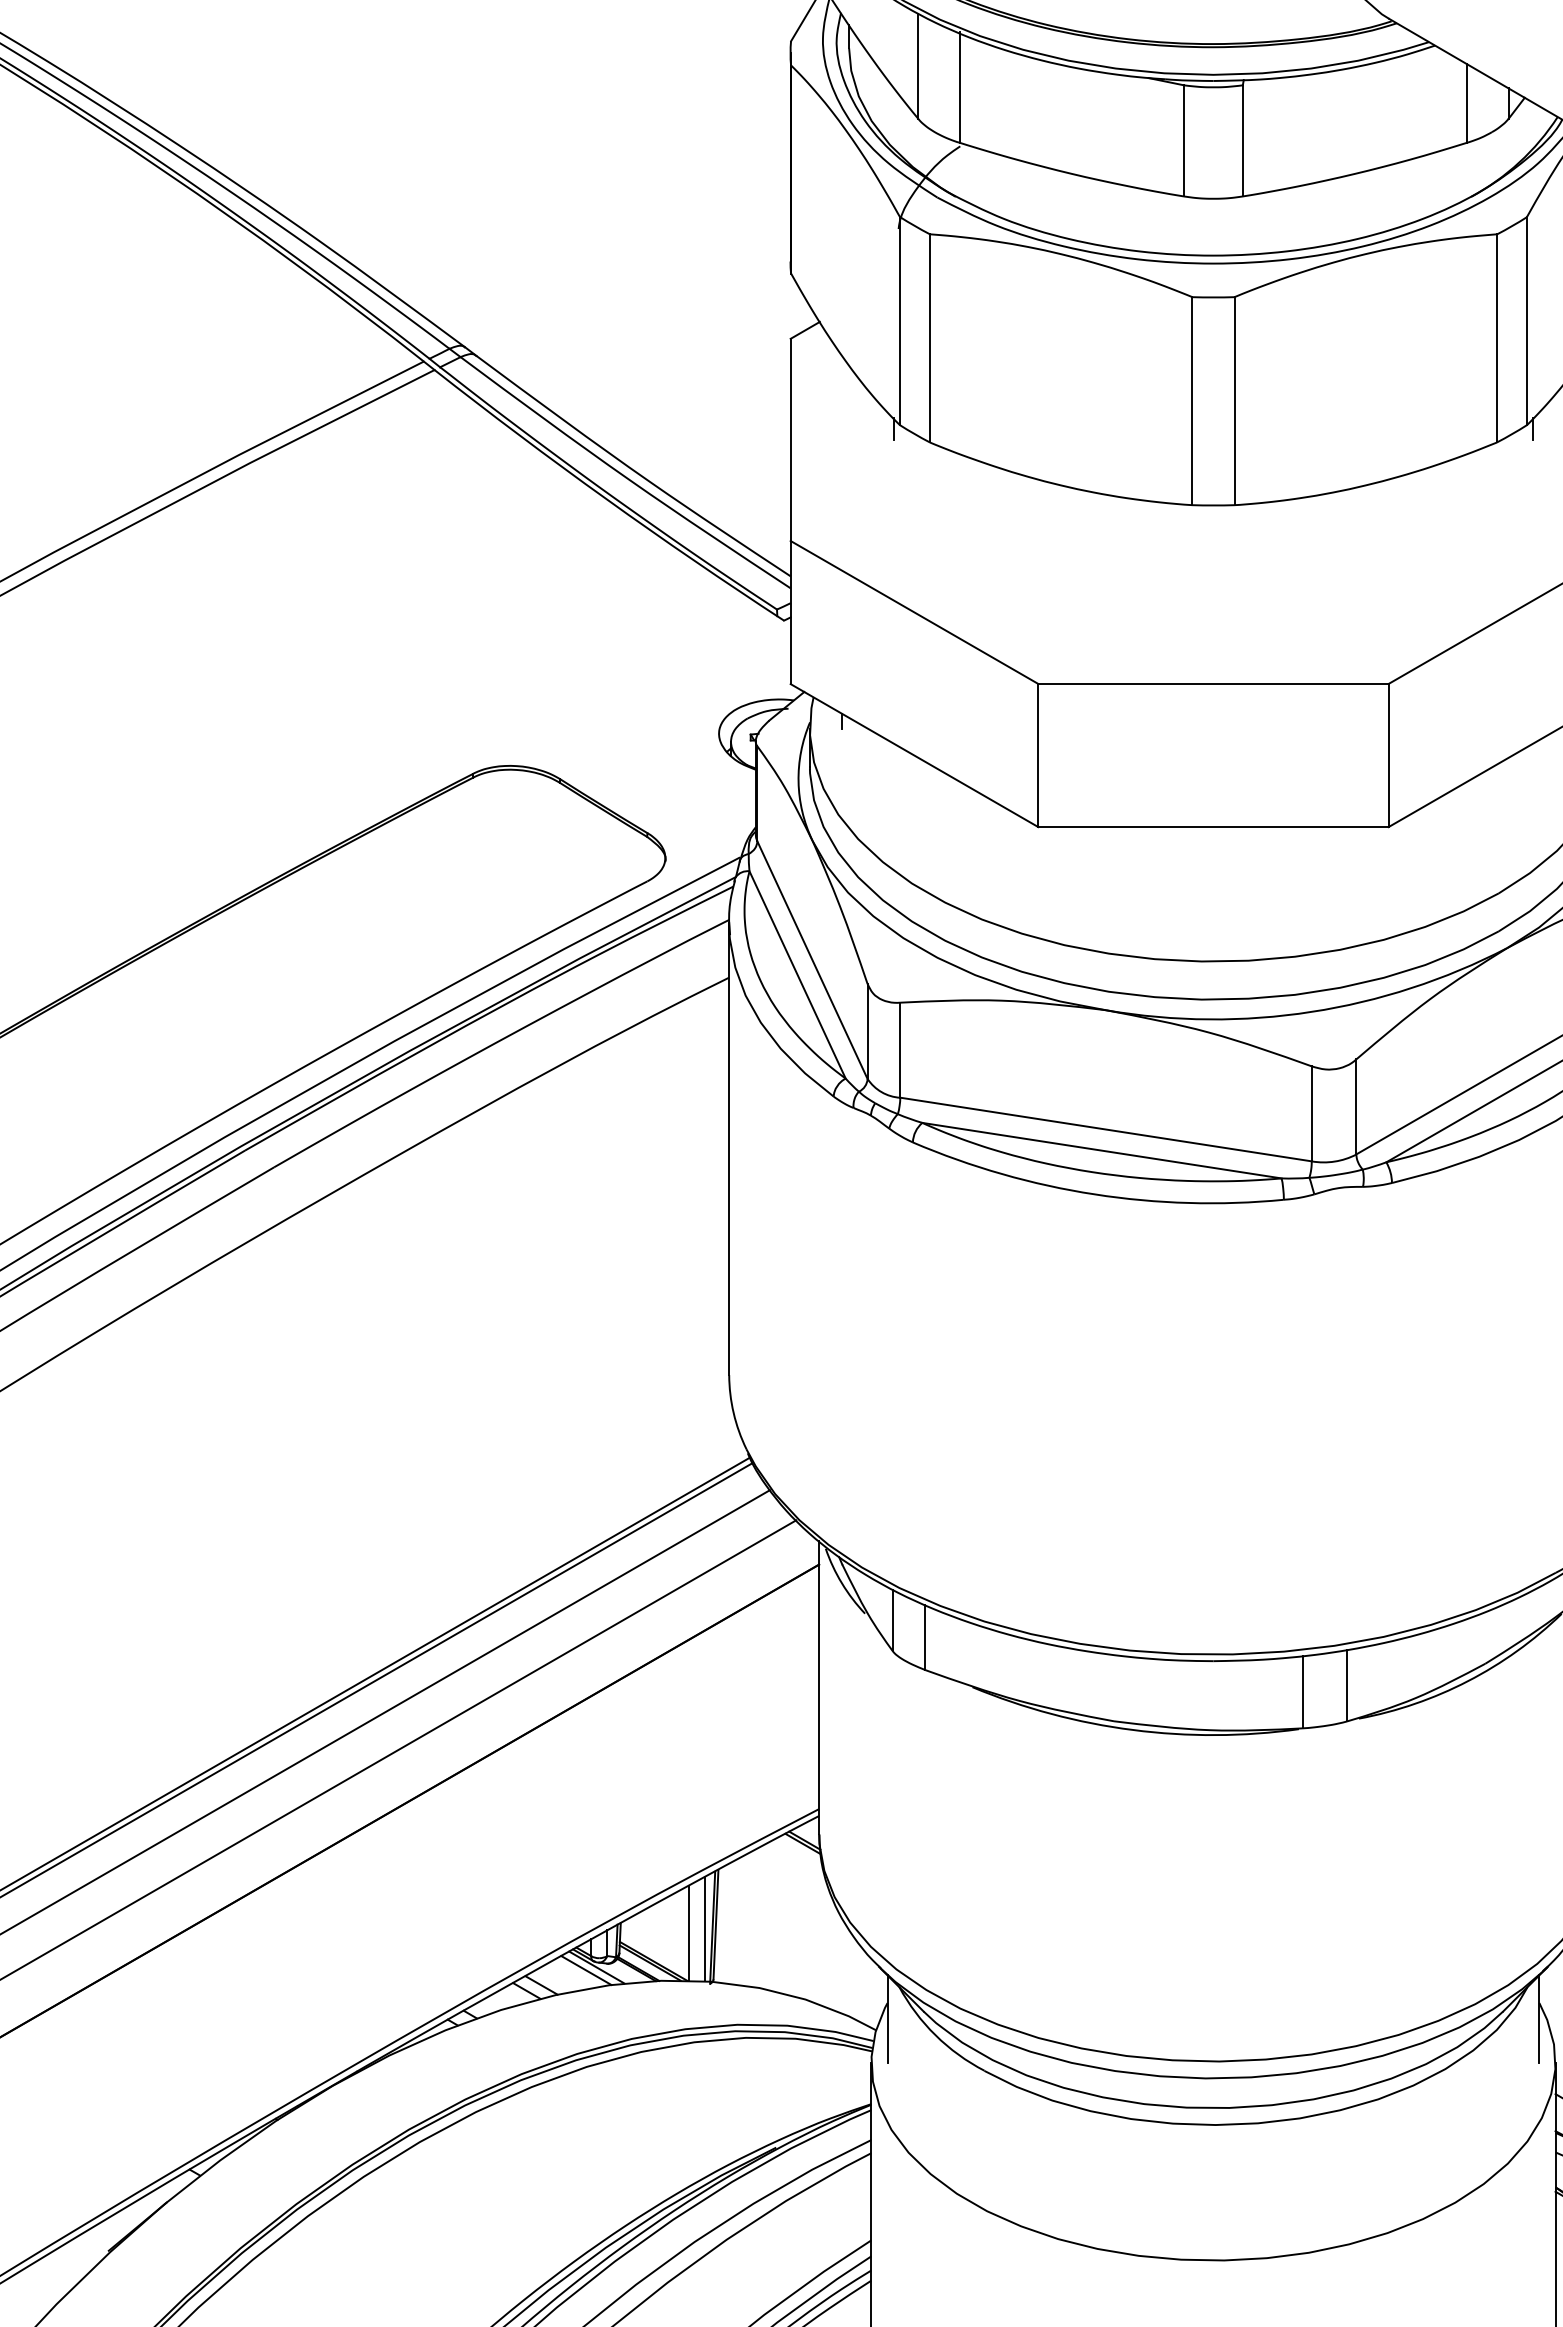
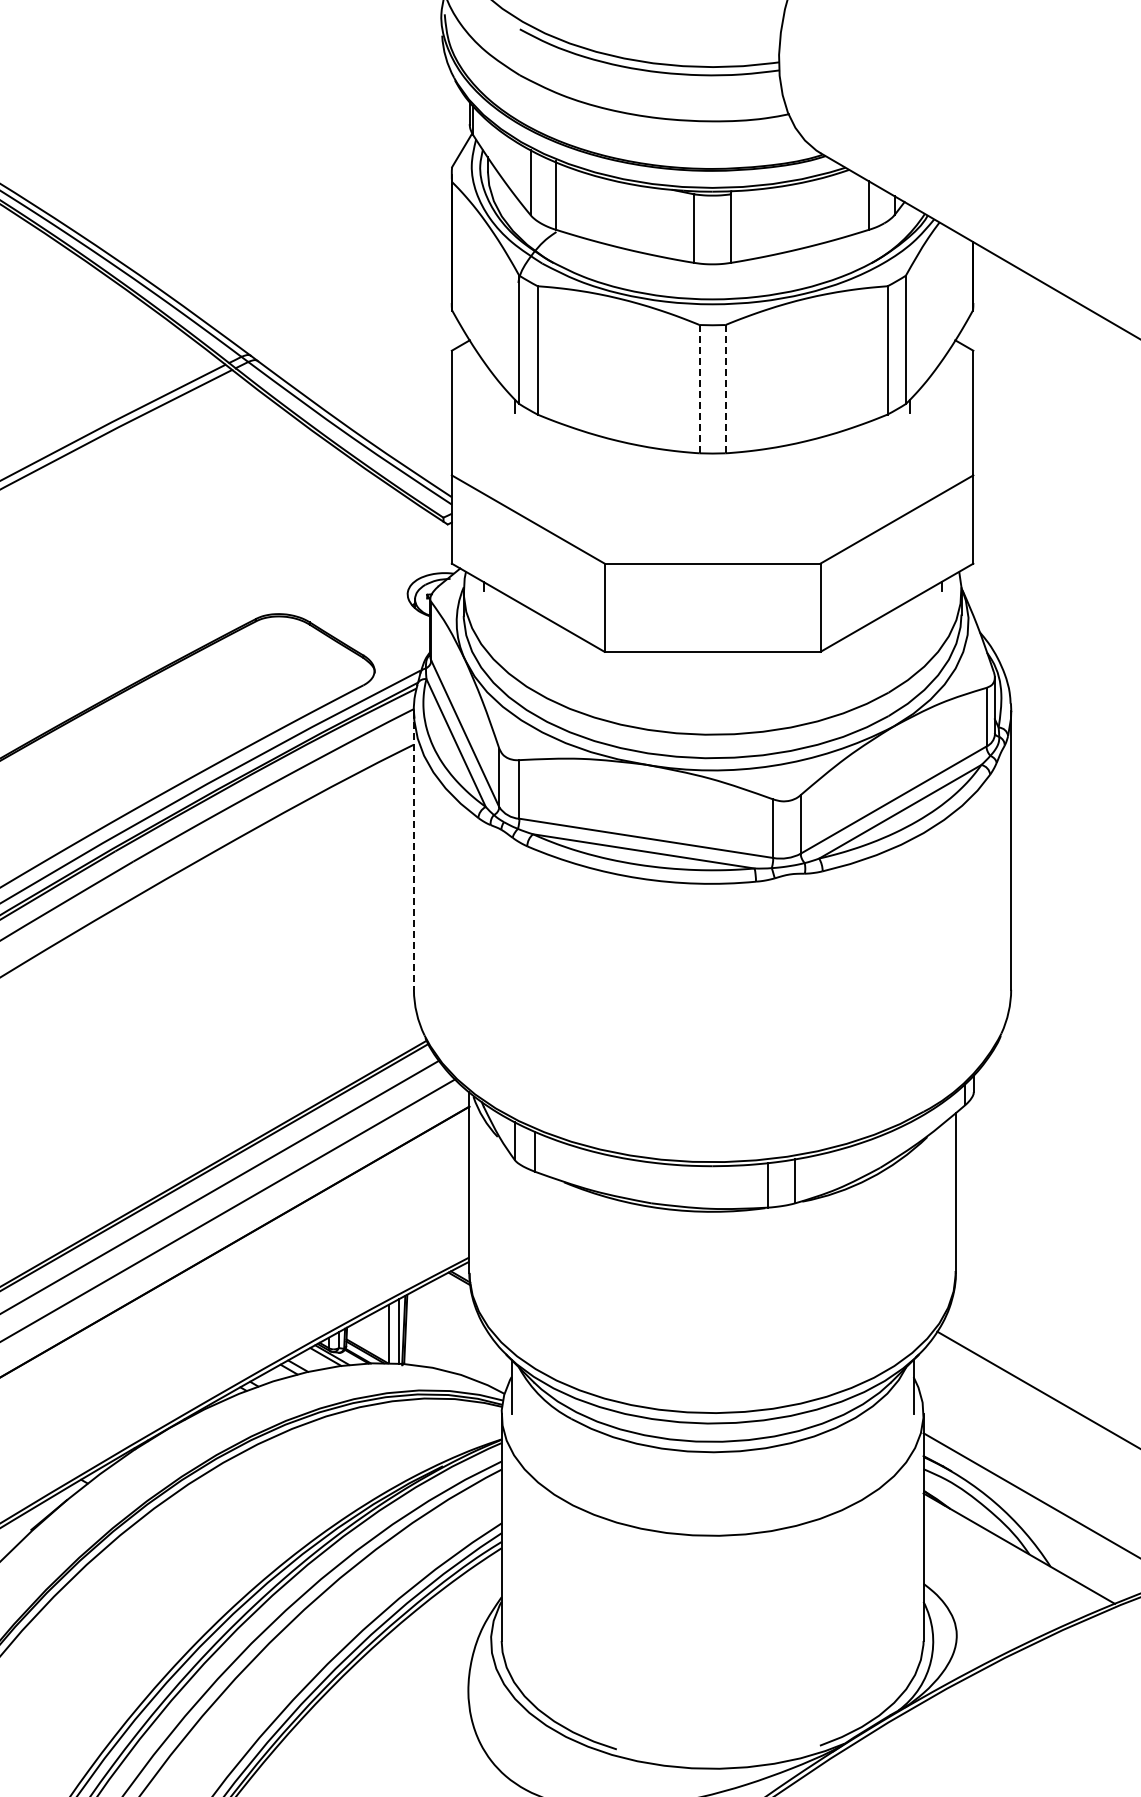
line: (1234, 400) -> (725, 388), solid -> dashed
line: (1192, 401) -> (699, 389), solid -> dashed
line: (728, 1149) -> (413, 850), solid -> dashed

